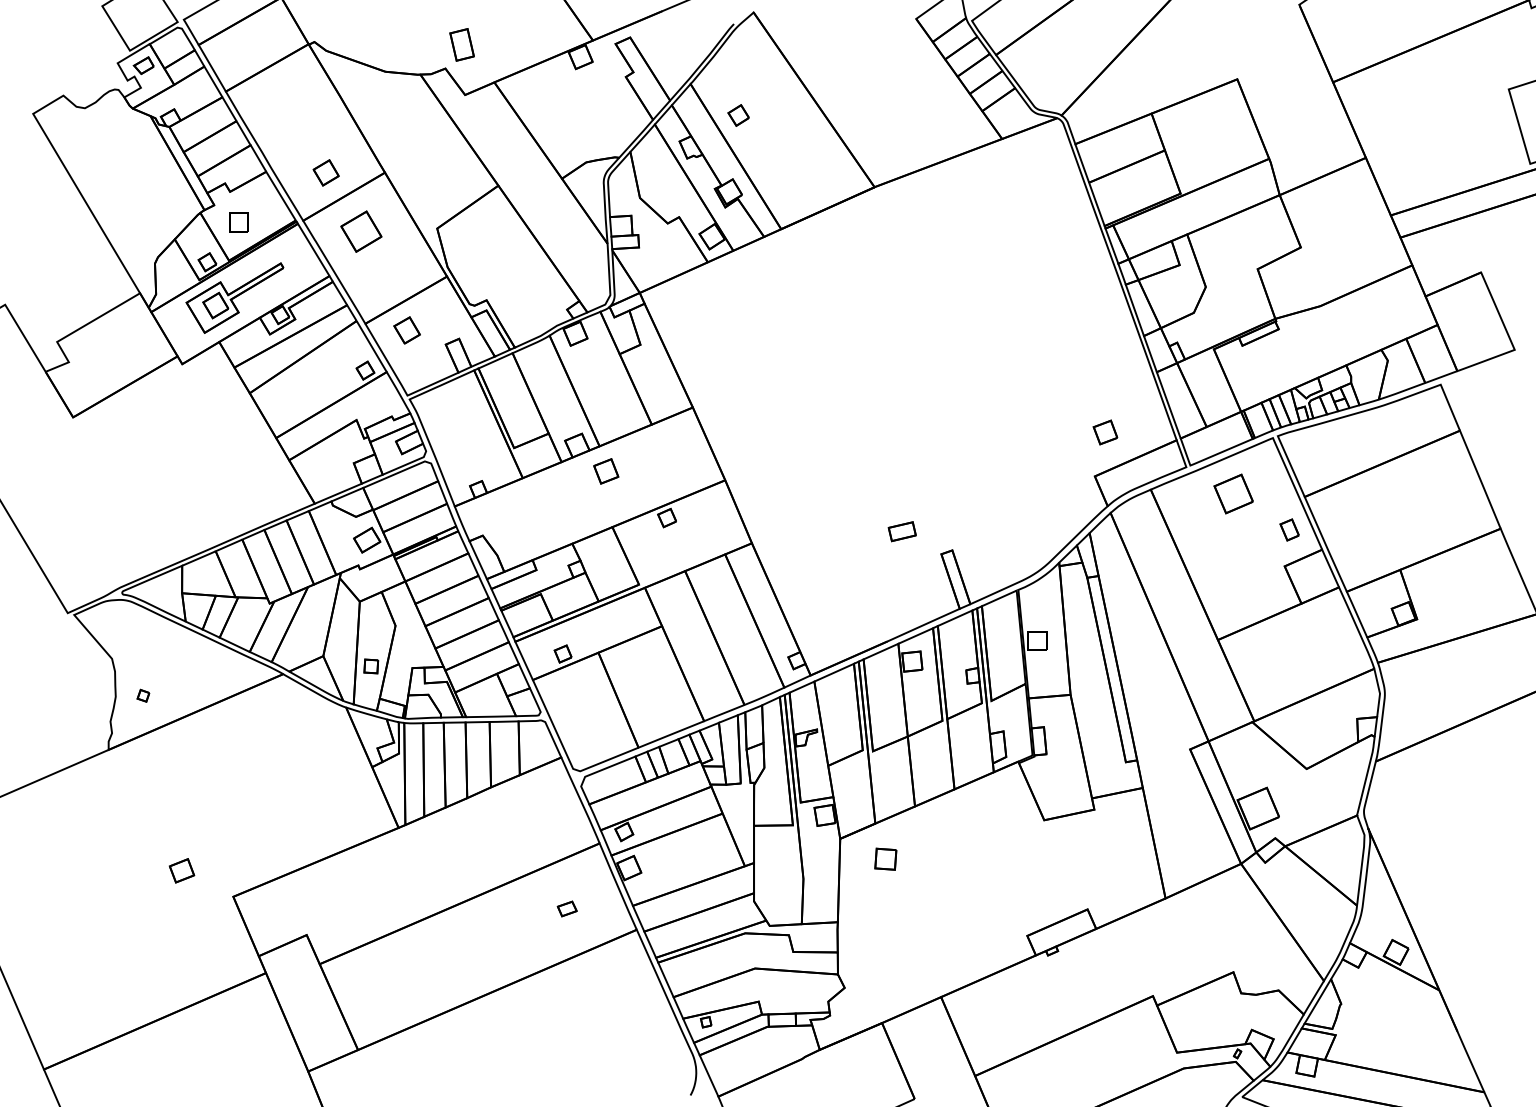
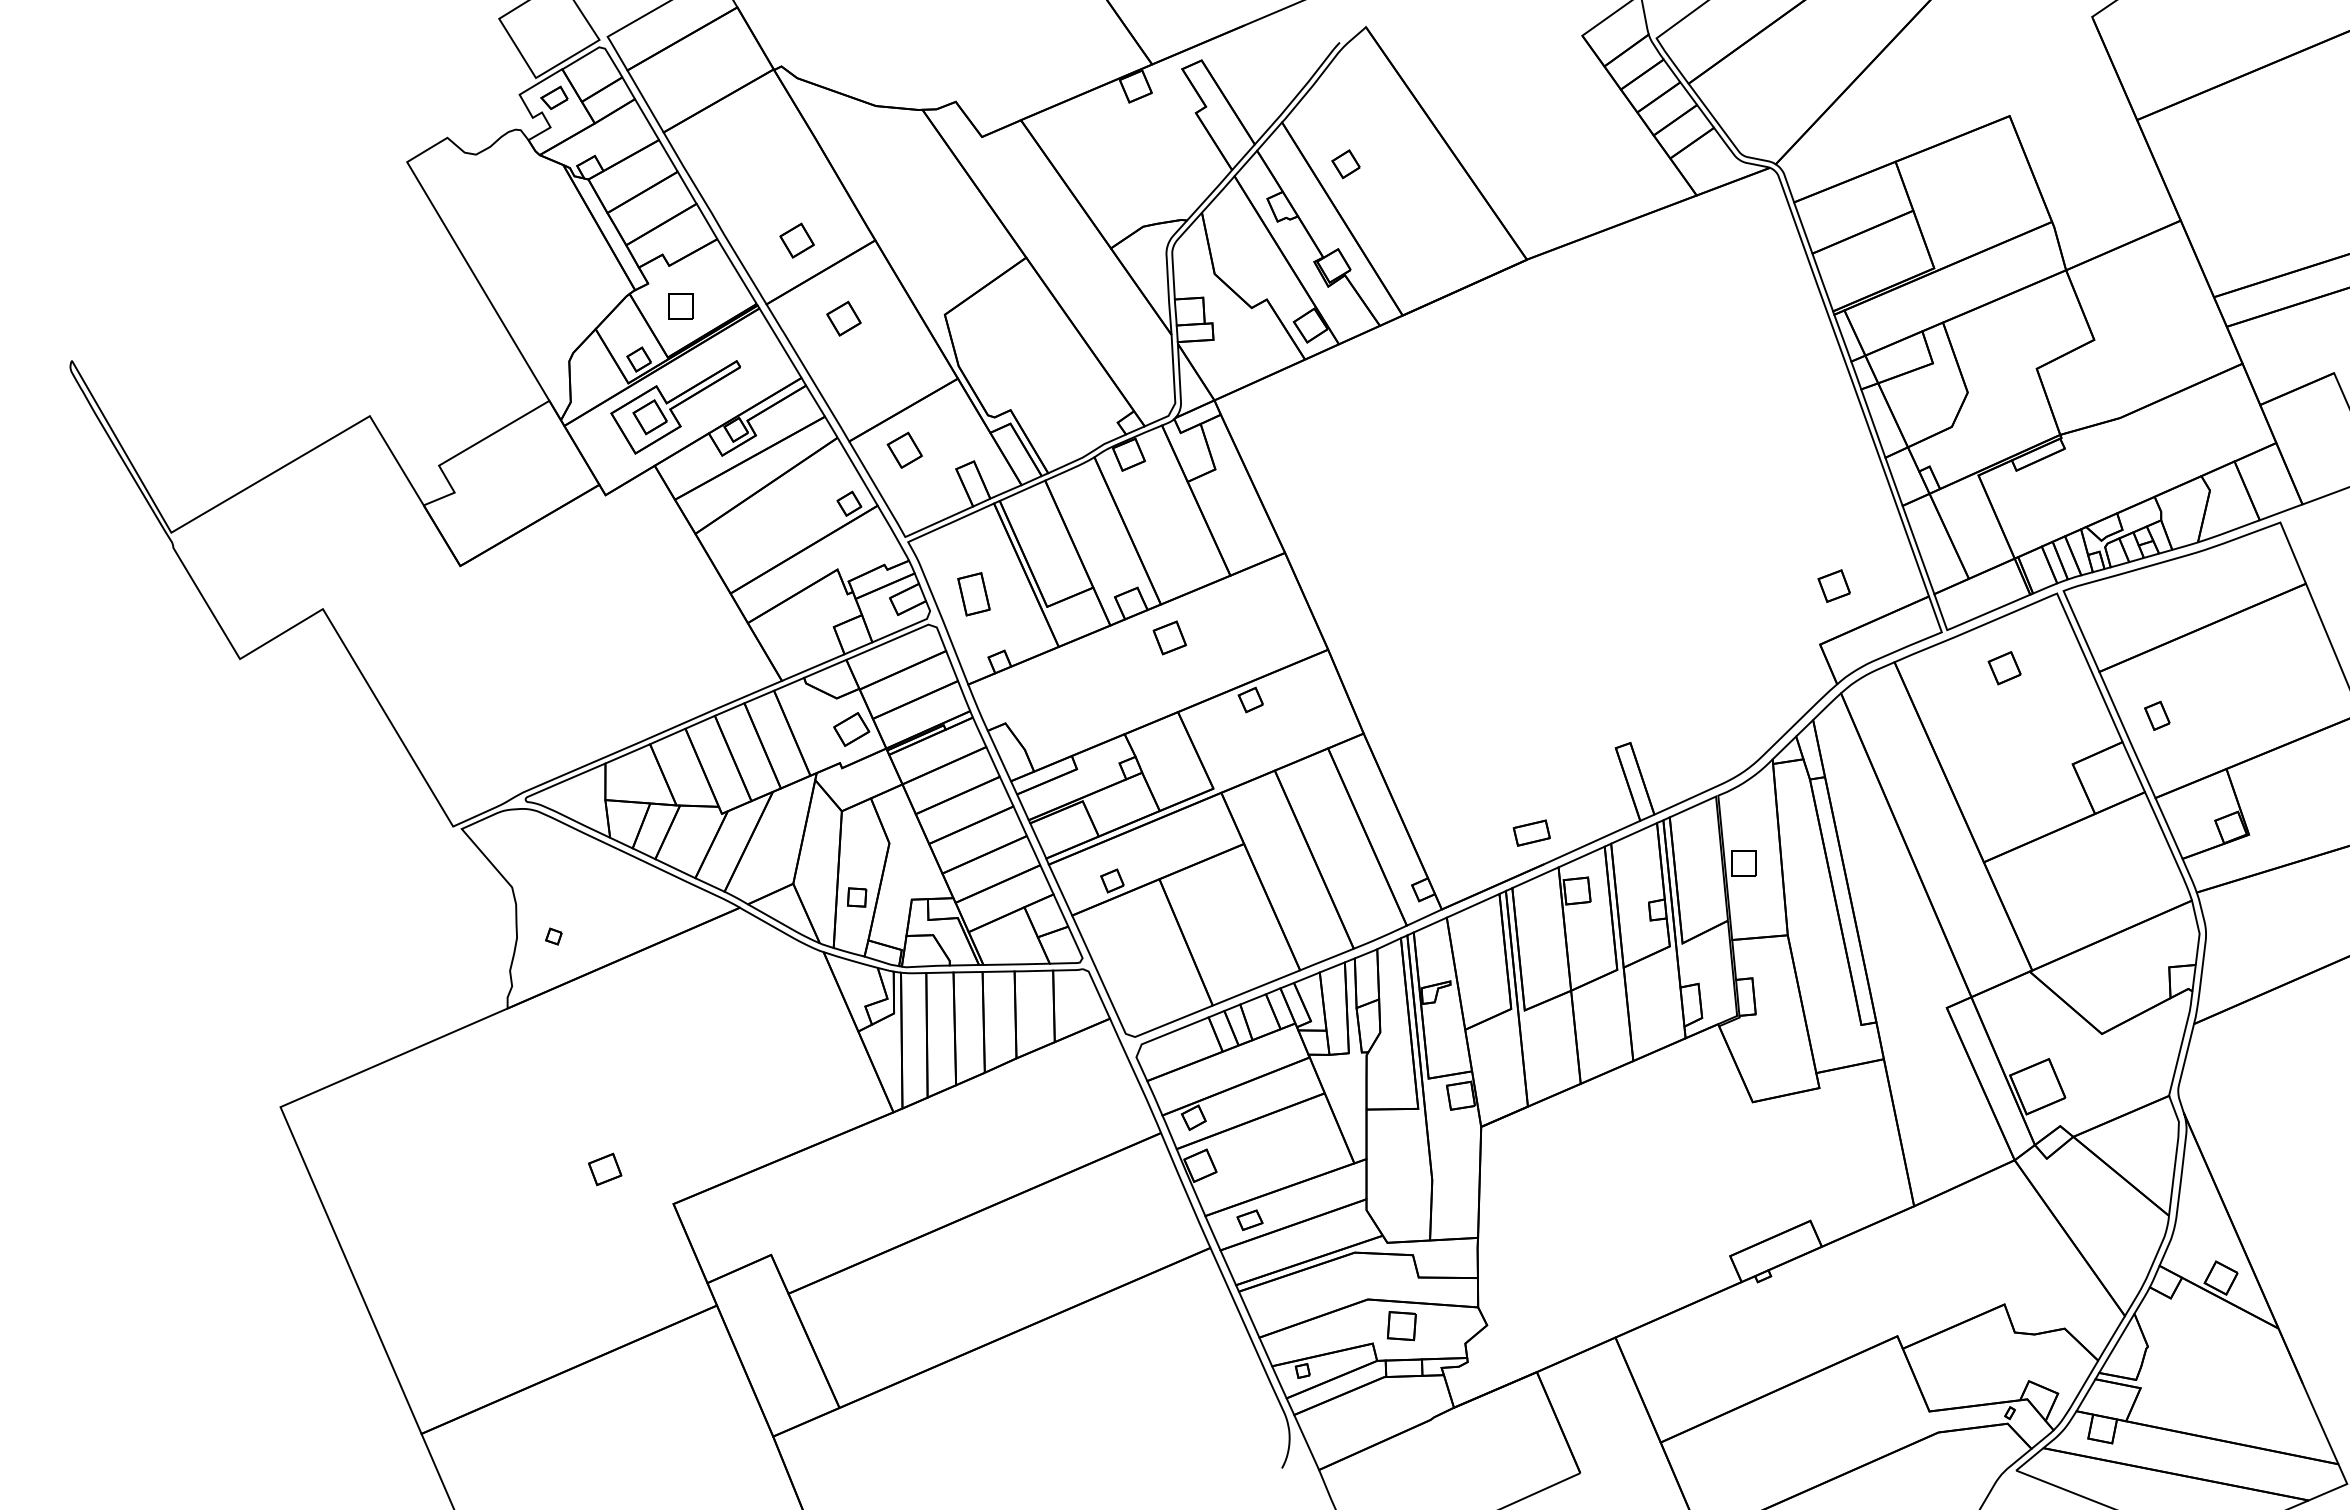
part: (461, 45) -> (973, 594), moved
part: (361, 231) -> (843, 318), size x0.62
part: (1233, 494) -> (2004, 668), size x0.62
part: (1289, 529) -> (2157, 715), moved
part: (902, 531) -> (1531, 832), moved
part: (885, 859) -> (1401, 1326), moved
part: (566, 908) -> (1249, 1219), moved

